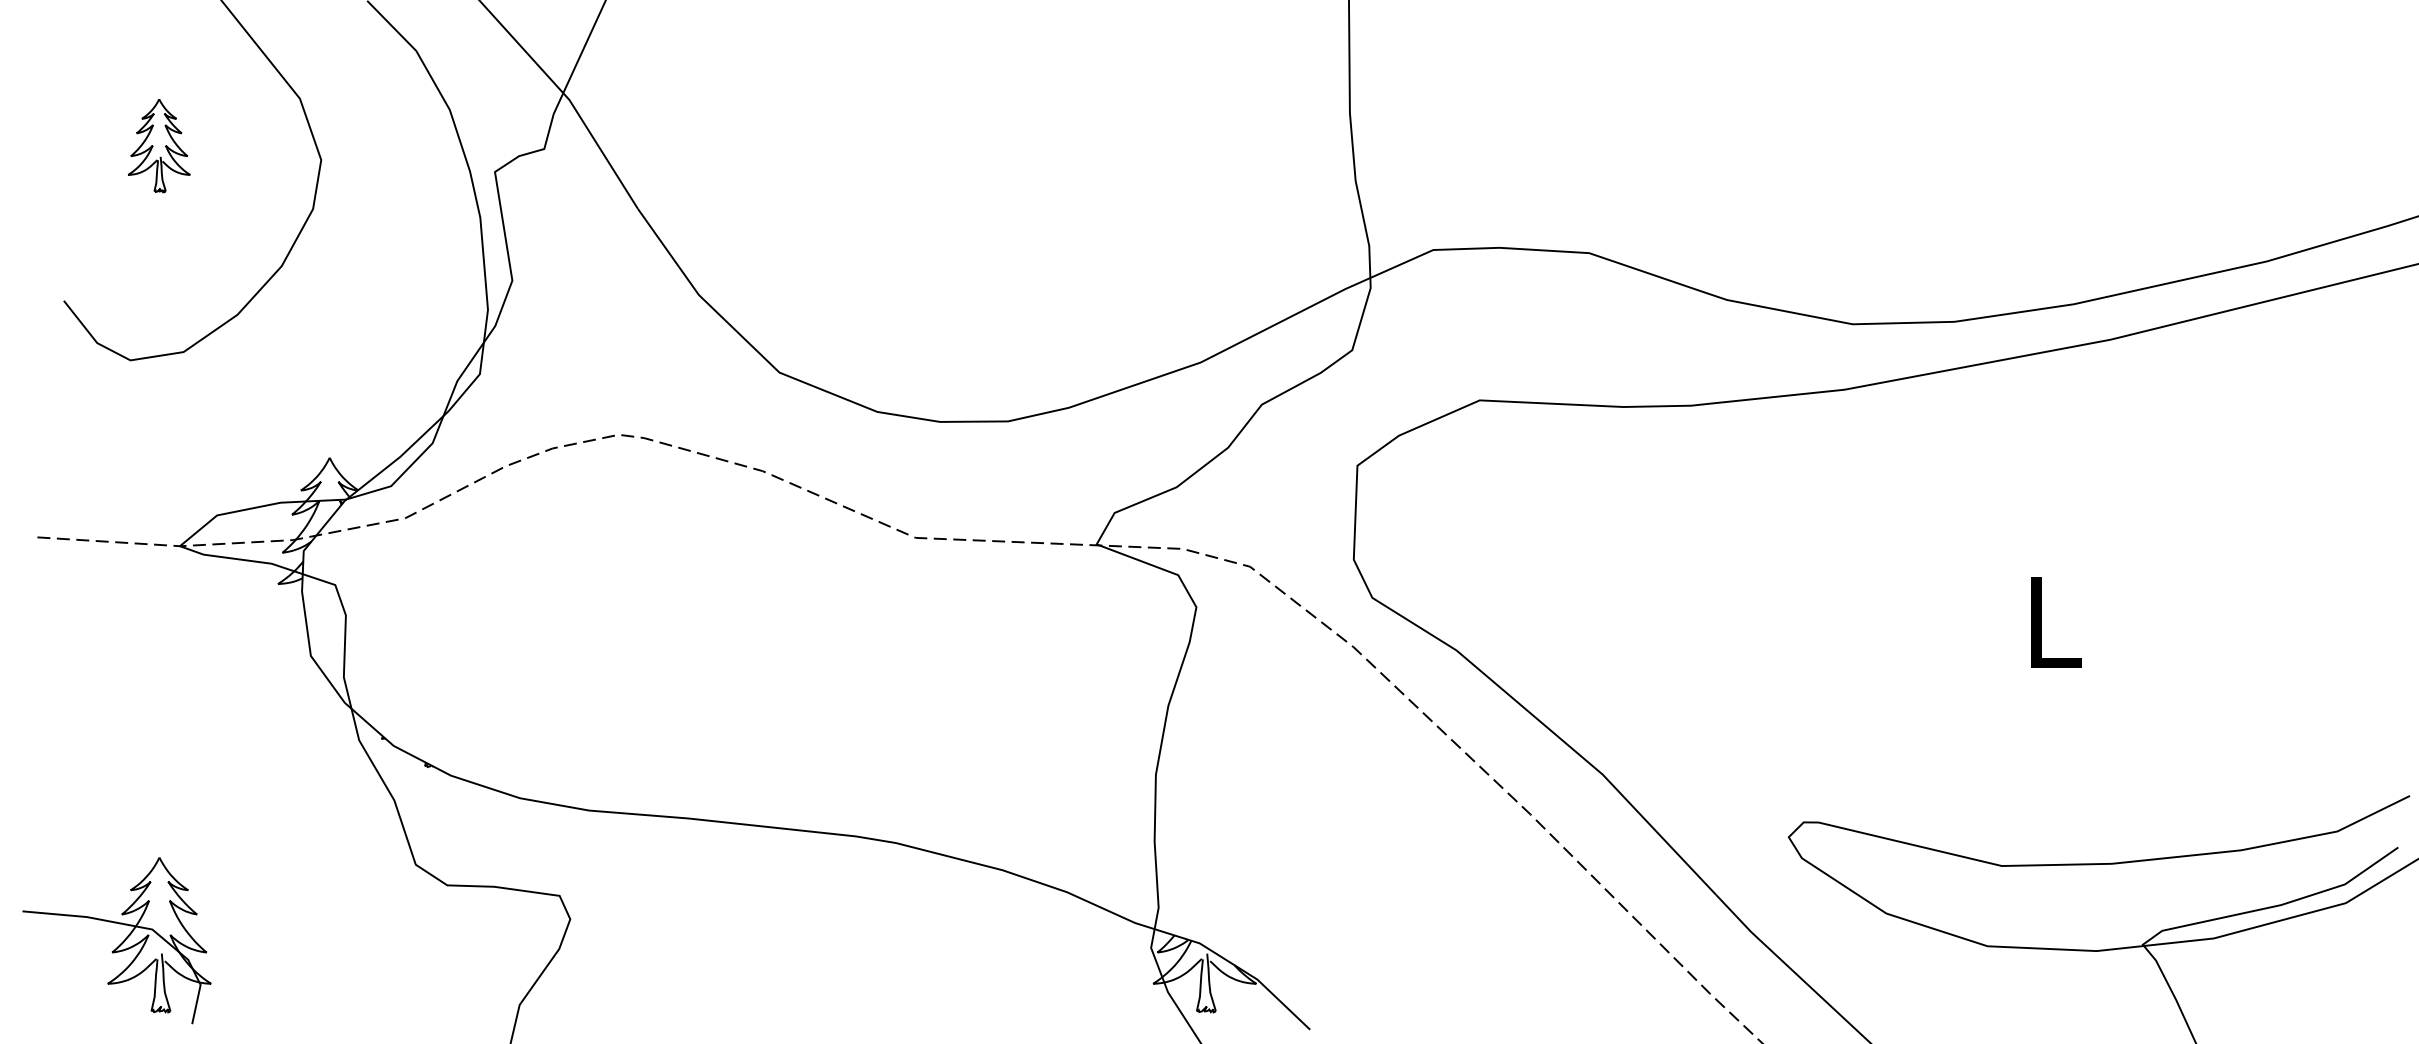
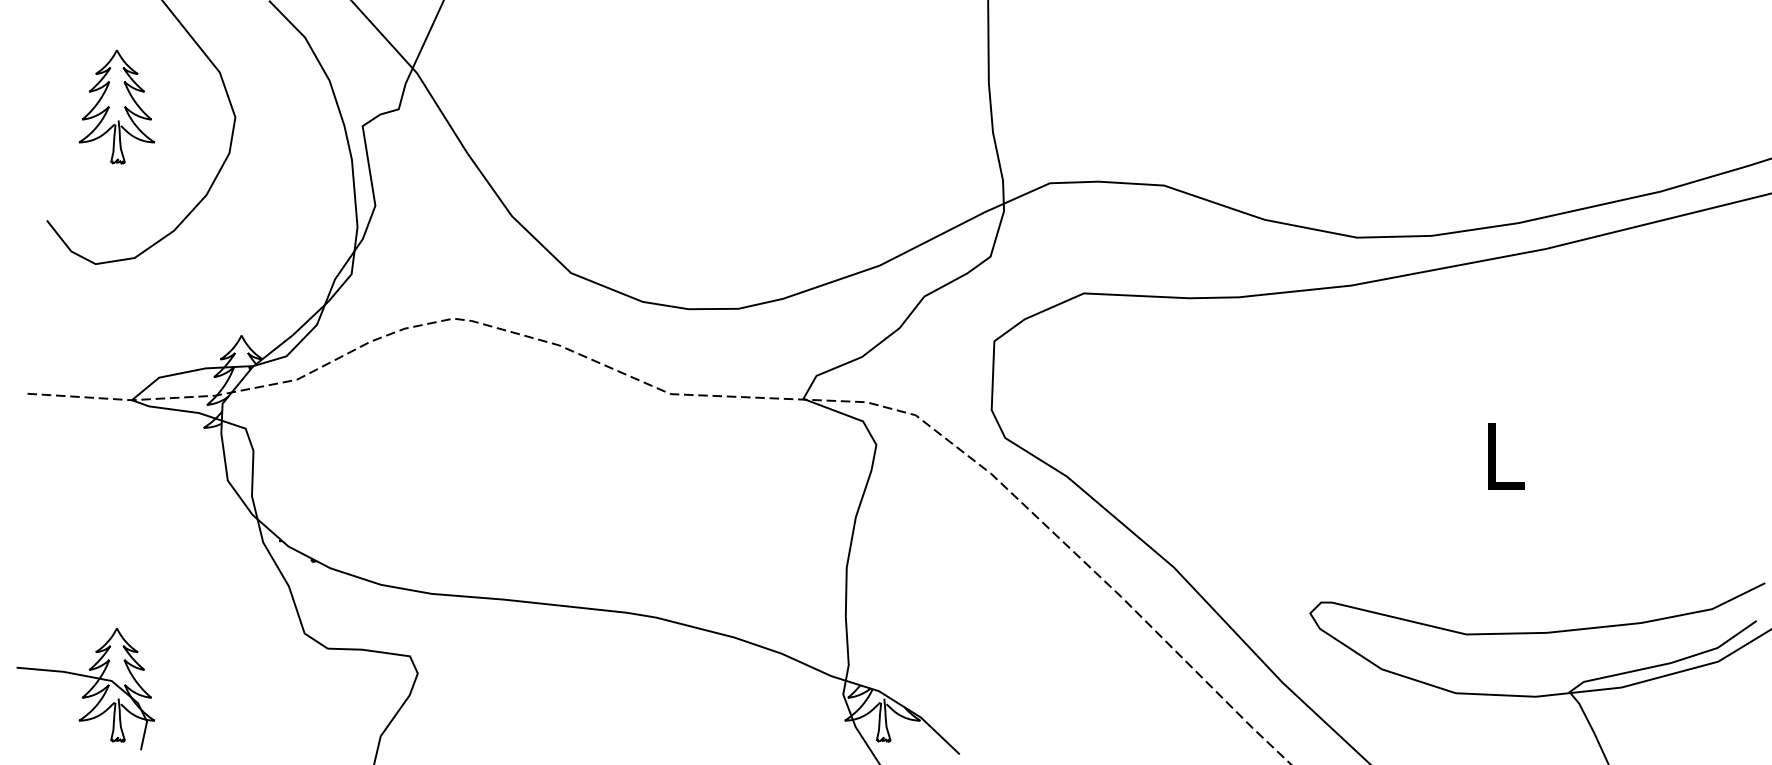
part: (158, 145) -> (116, 106), size x1.67

